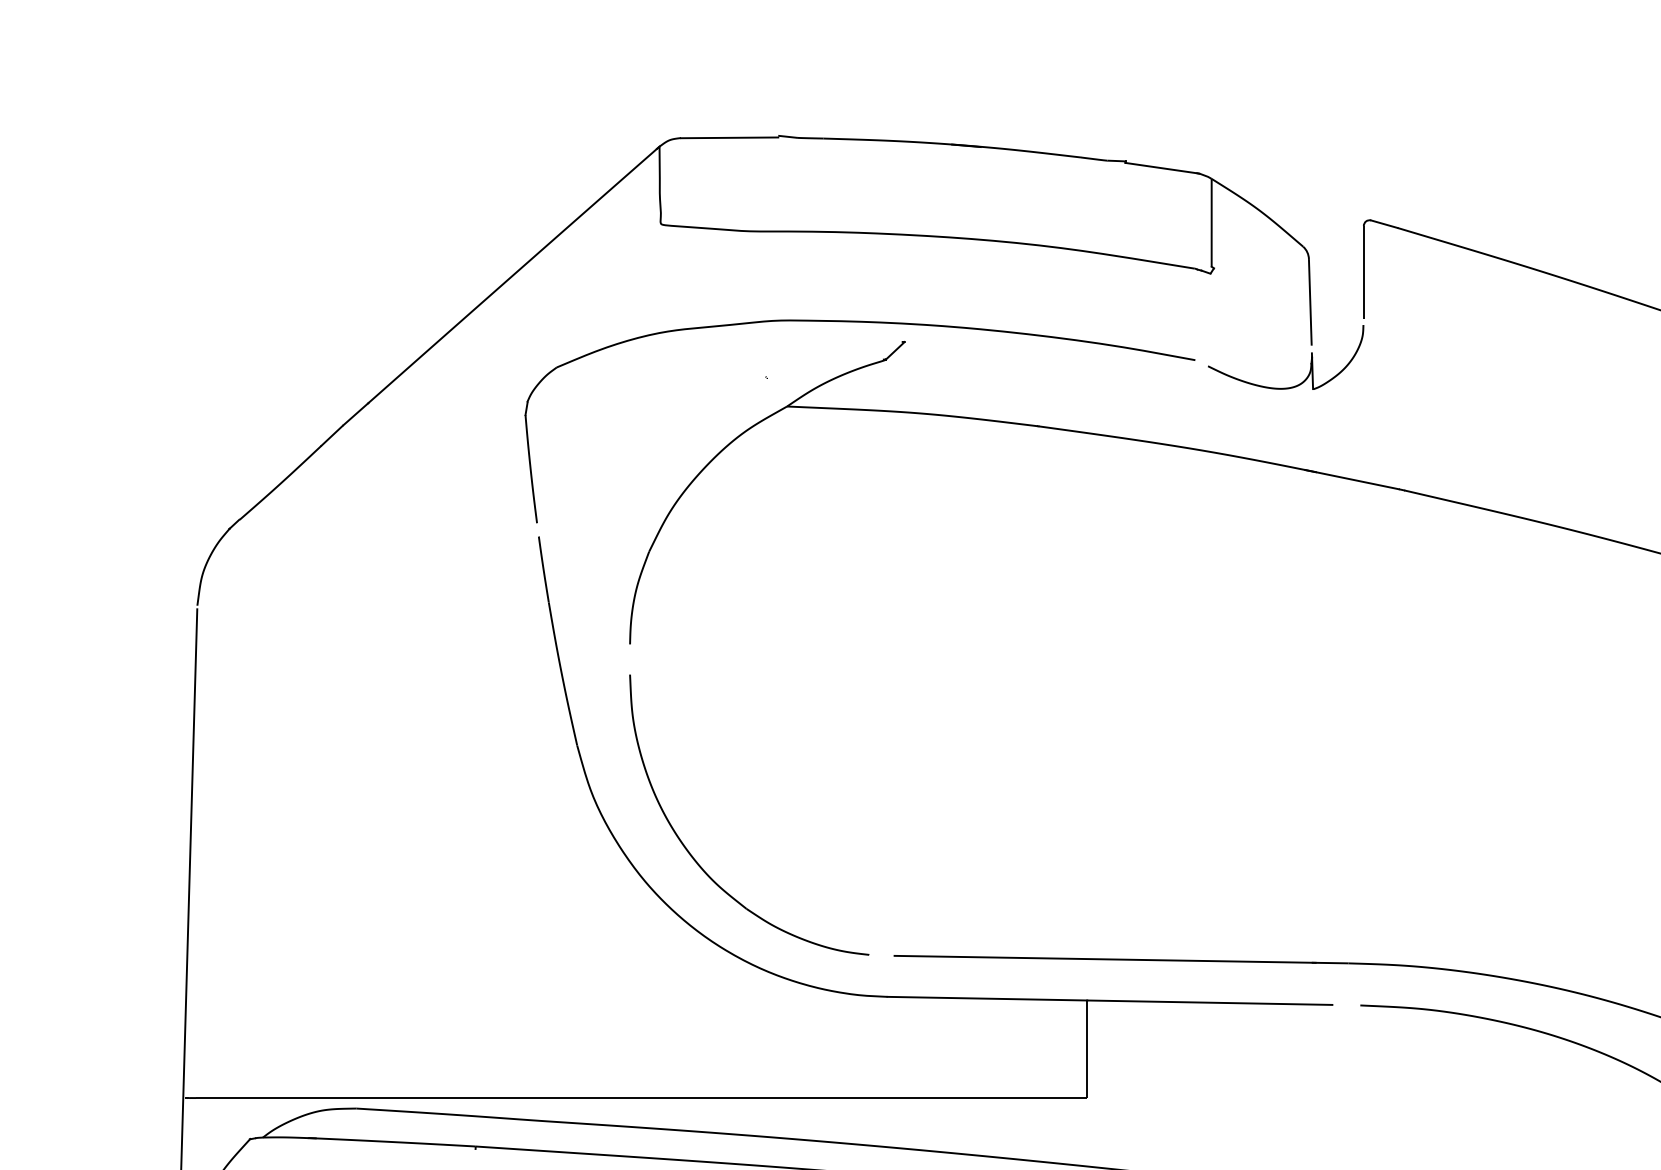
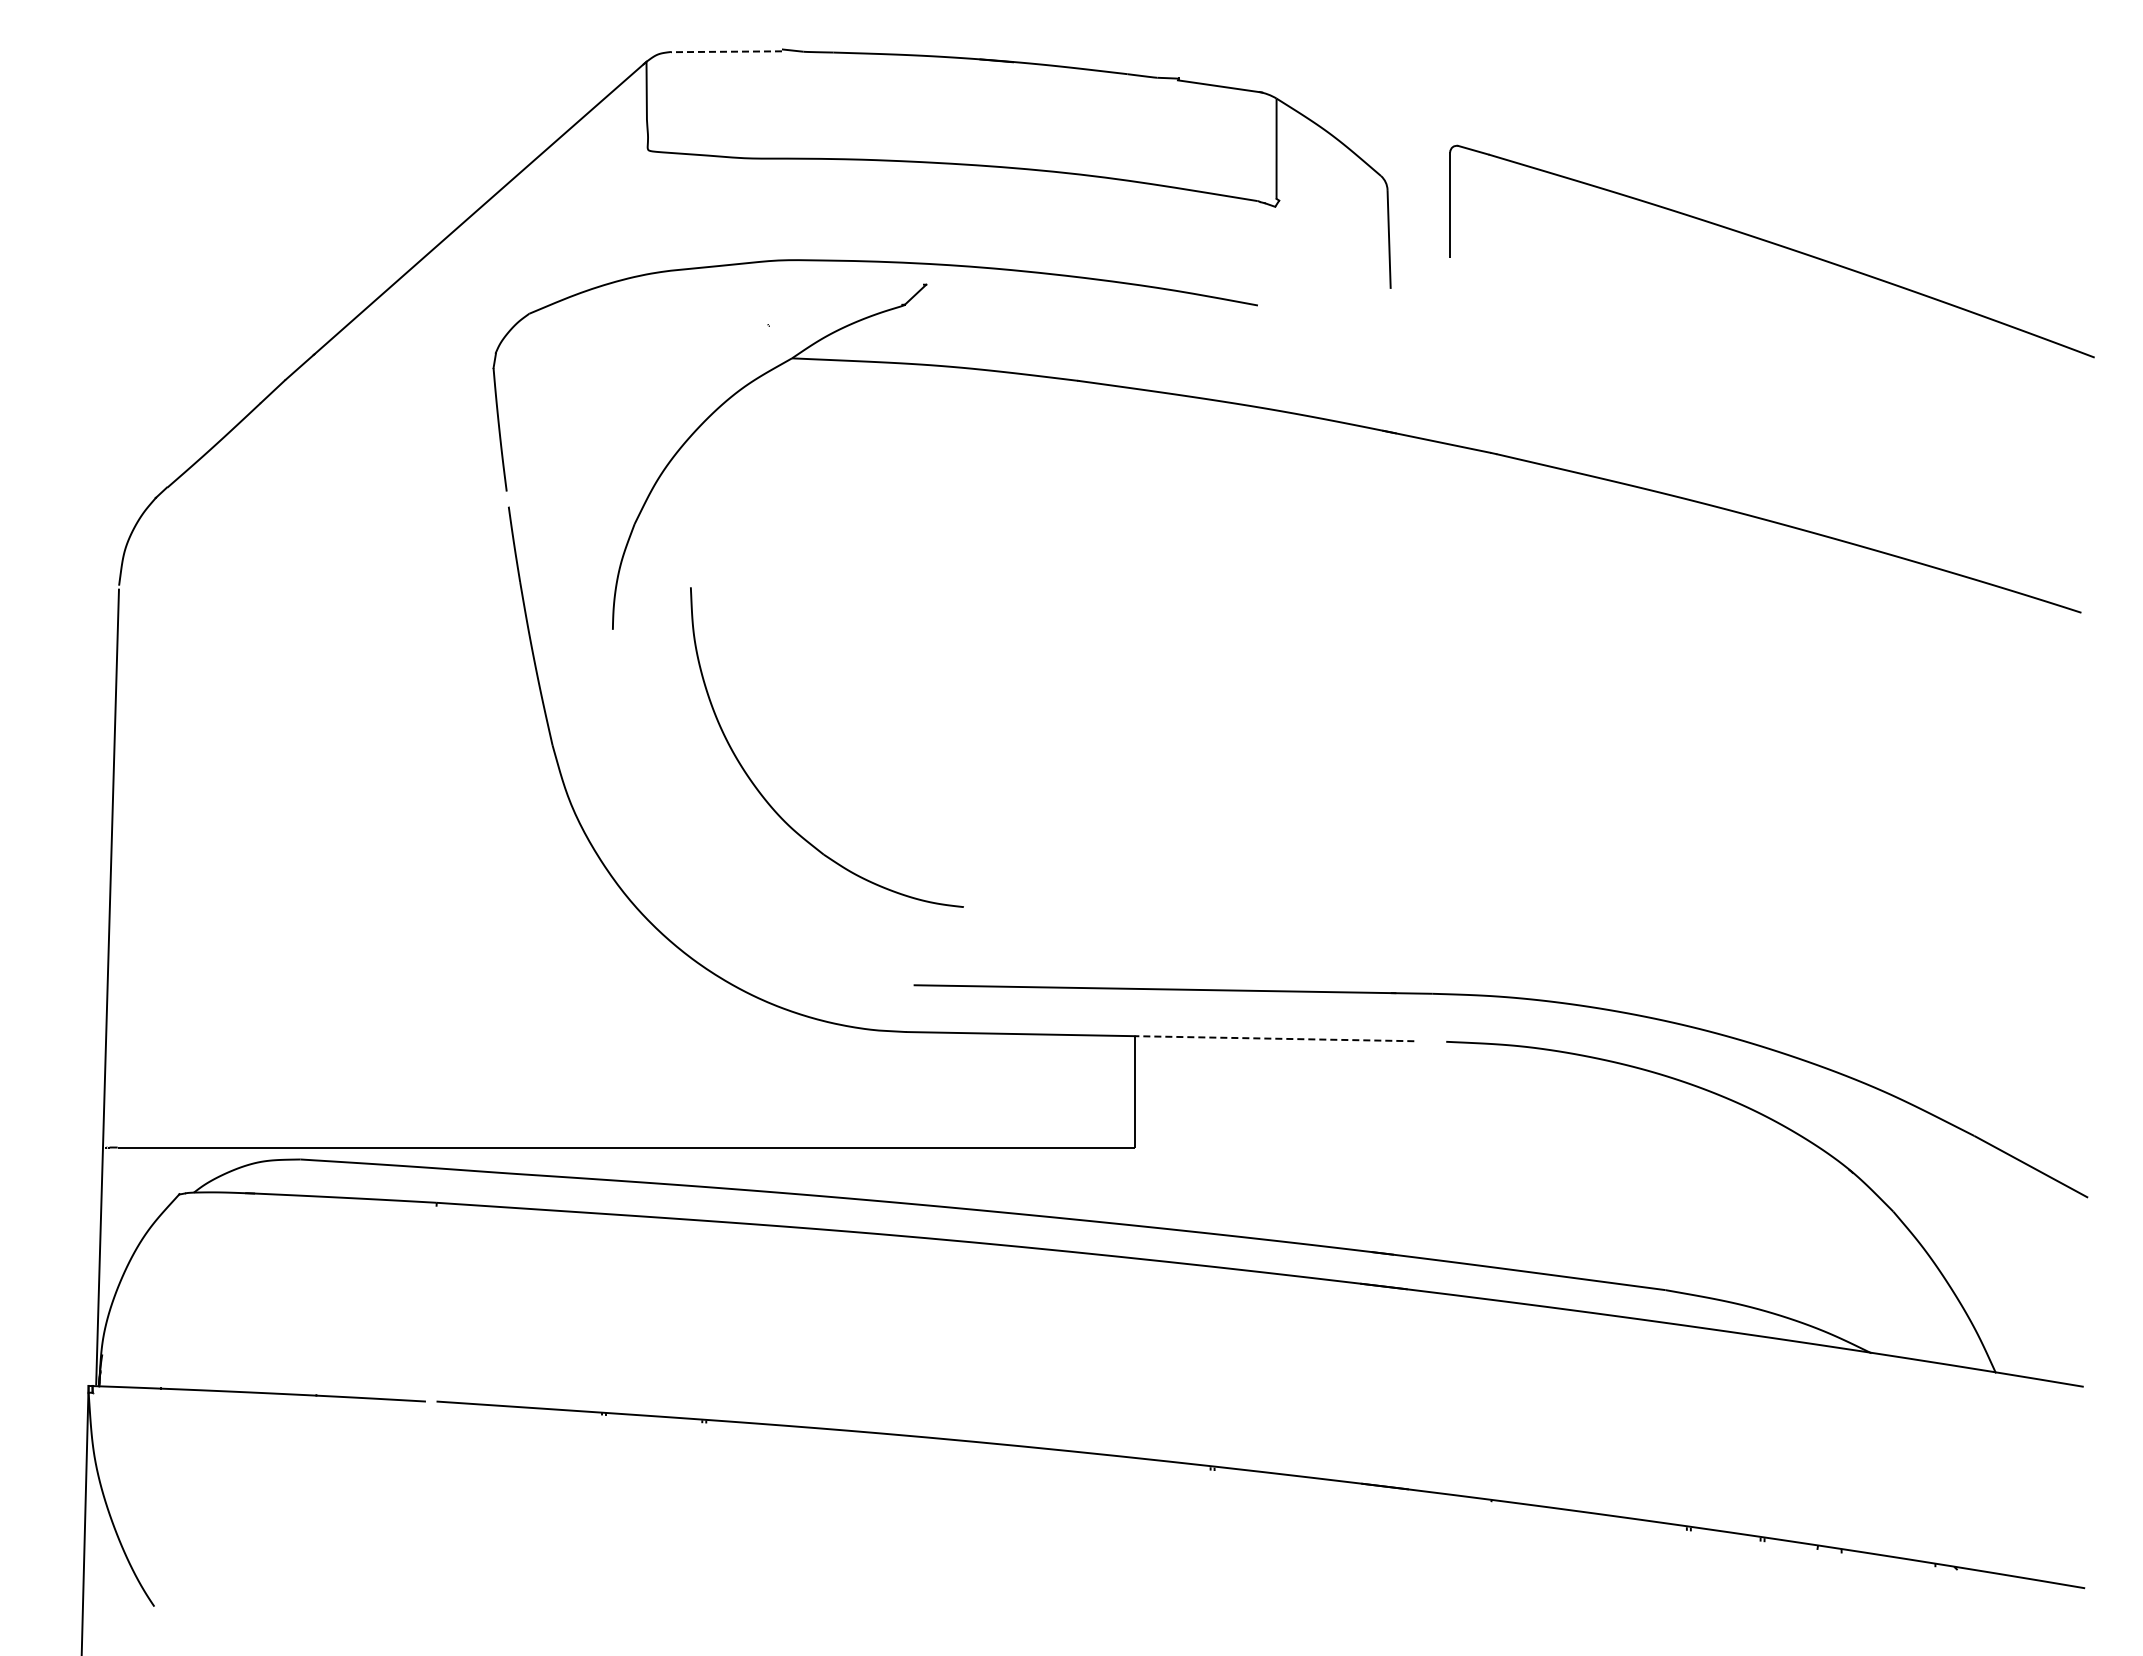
line: (729, 137) -> (726, 51), solid -> dashed
part: (1310, 360) -> (1389, 305), removed
part: (693, 857) -> (763, 795), moved
line: (1209, 1002) -> (1274, 1038), solid -> dashed

